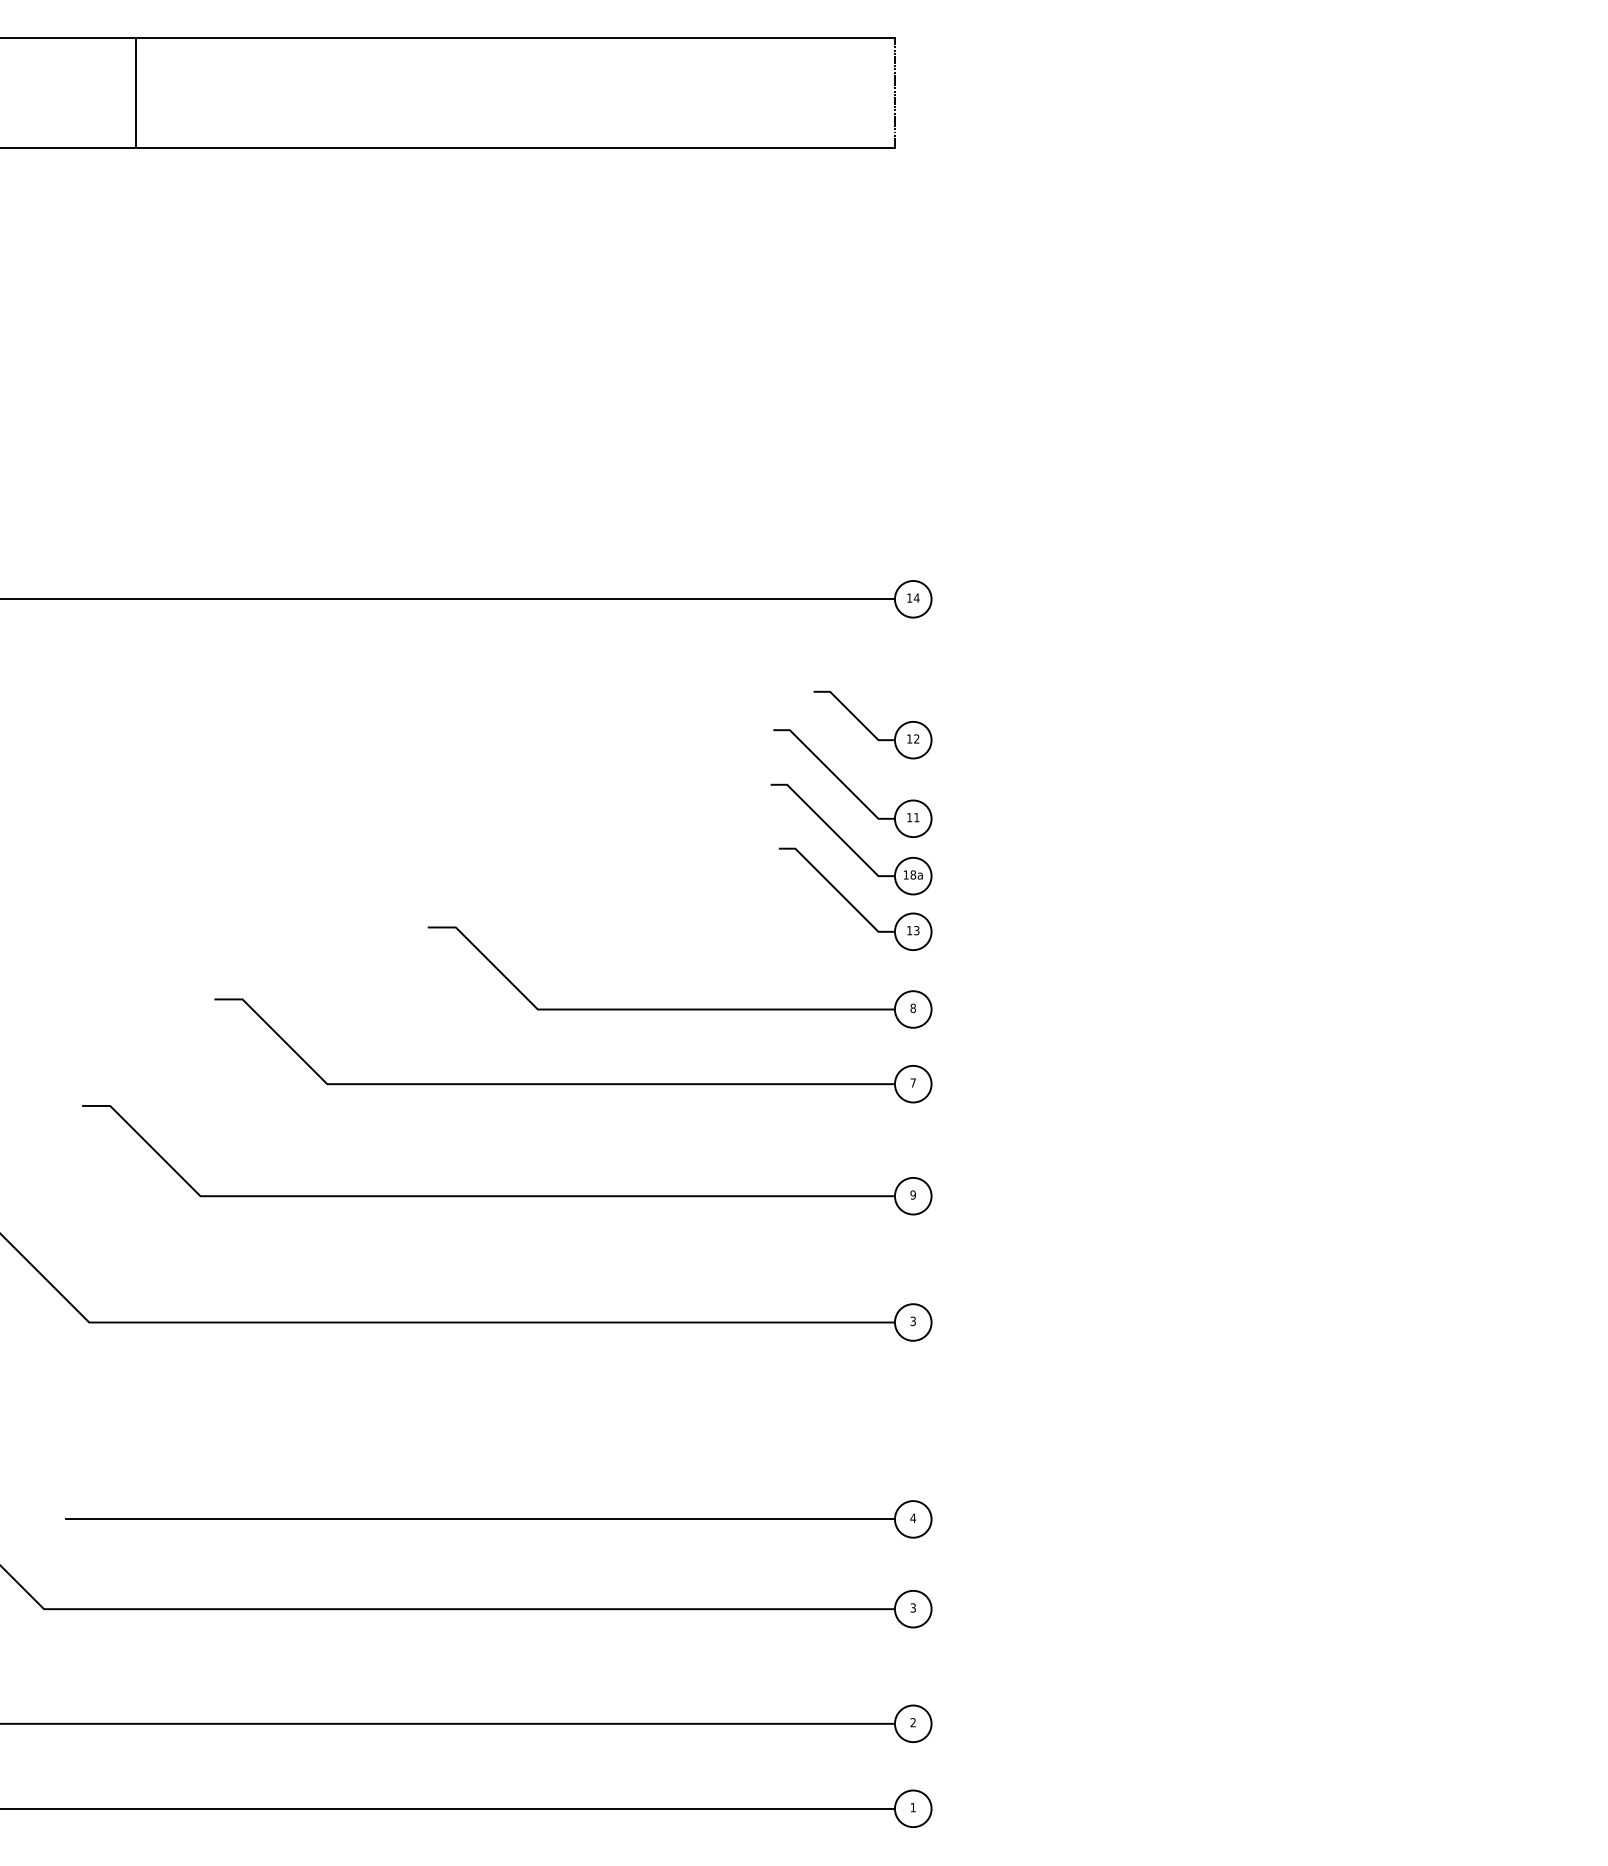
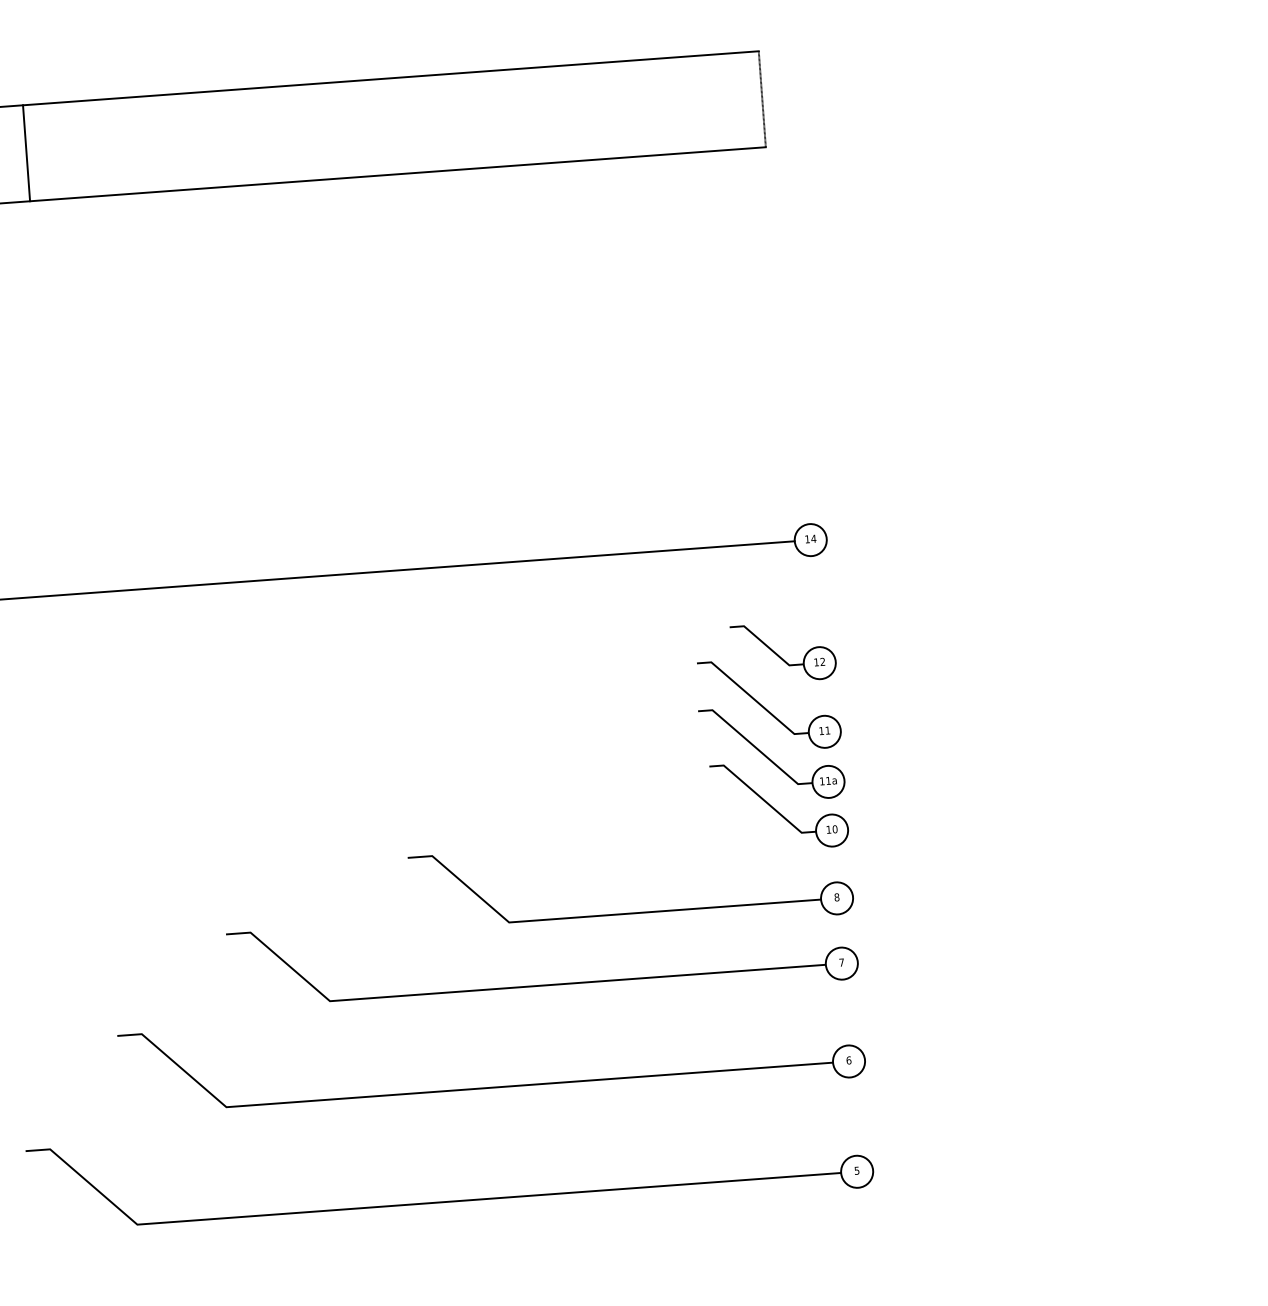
line: (135, 93) -> (26, 153), moved
text: (913, 874) -> (828, 780), 18a -> 11a
text: (916, 930) -> (834, 829), 13 -> 10
text: (913, 1194) -> (849, 1059), 9 -> 6
text: (912, 1320) -> (856, 1170), 3 -> 5

